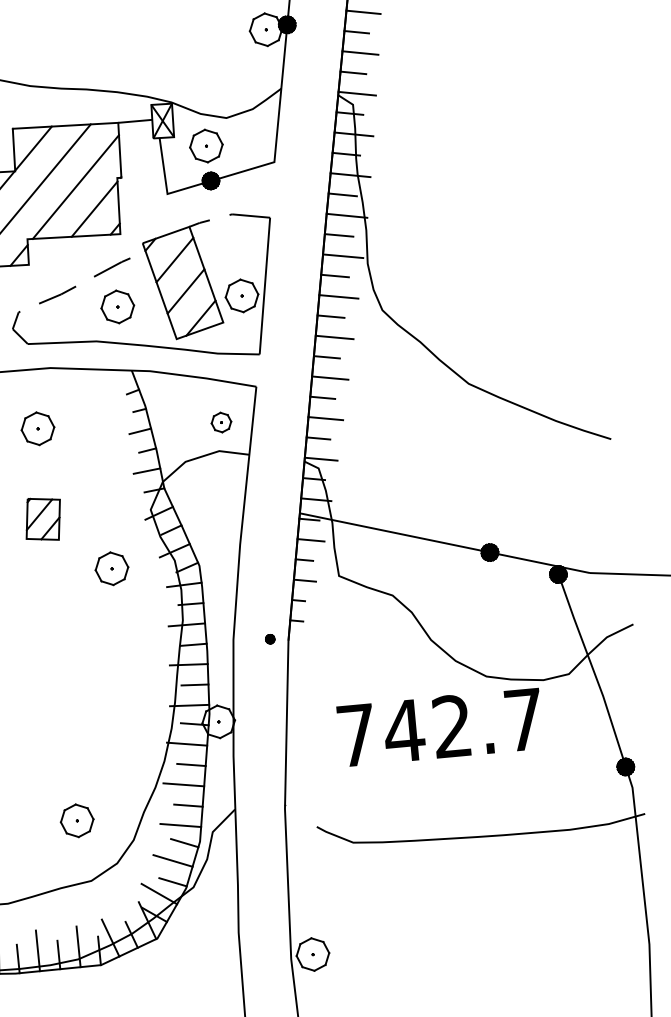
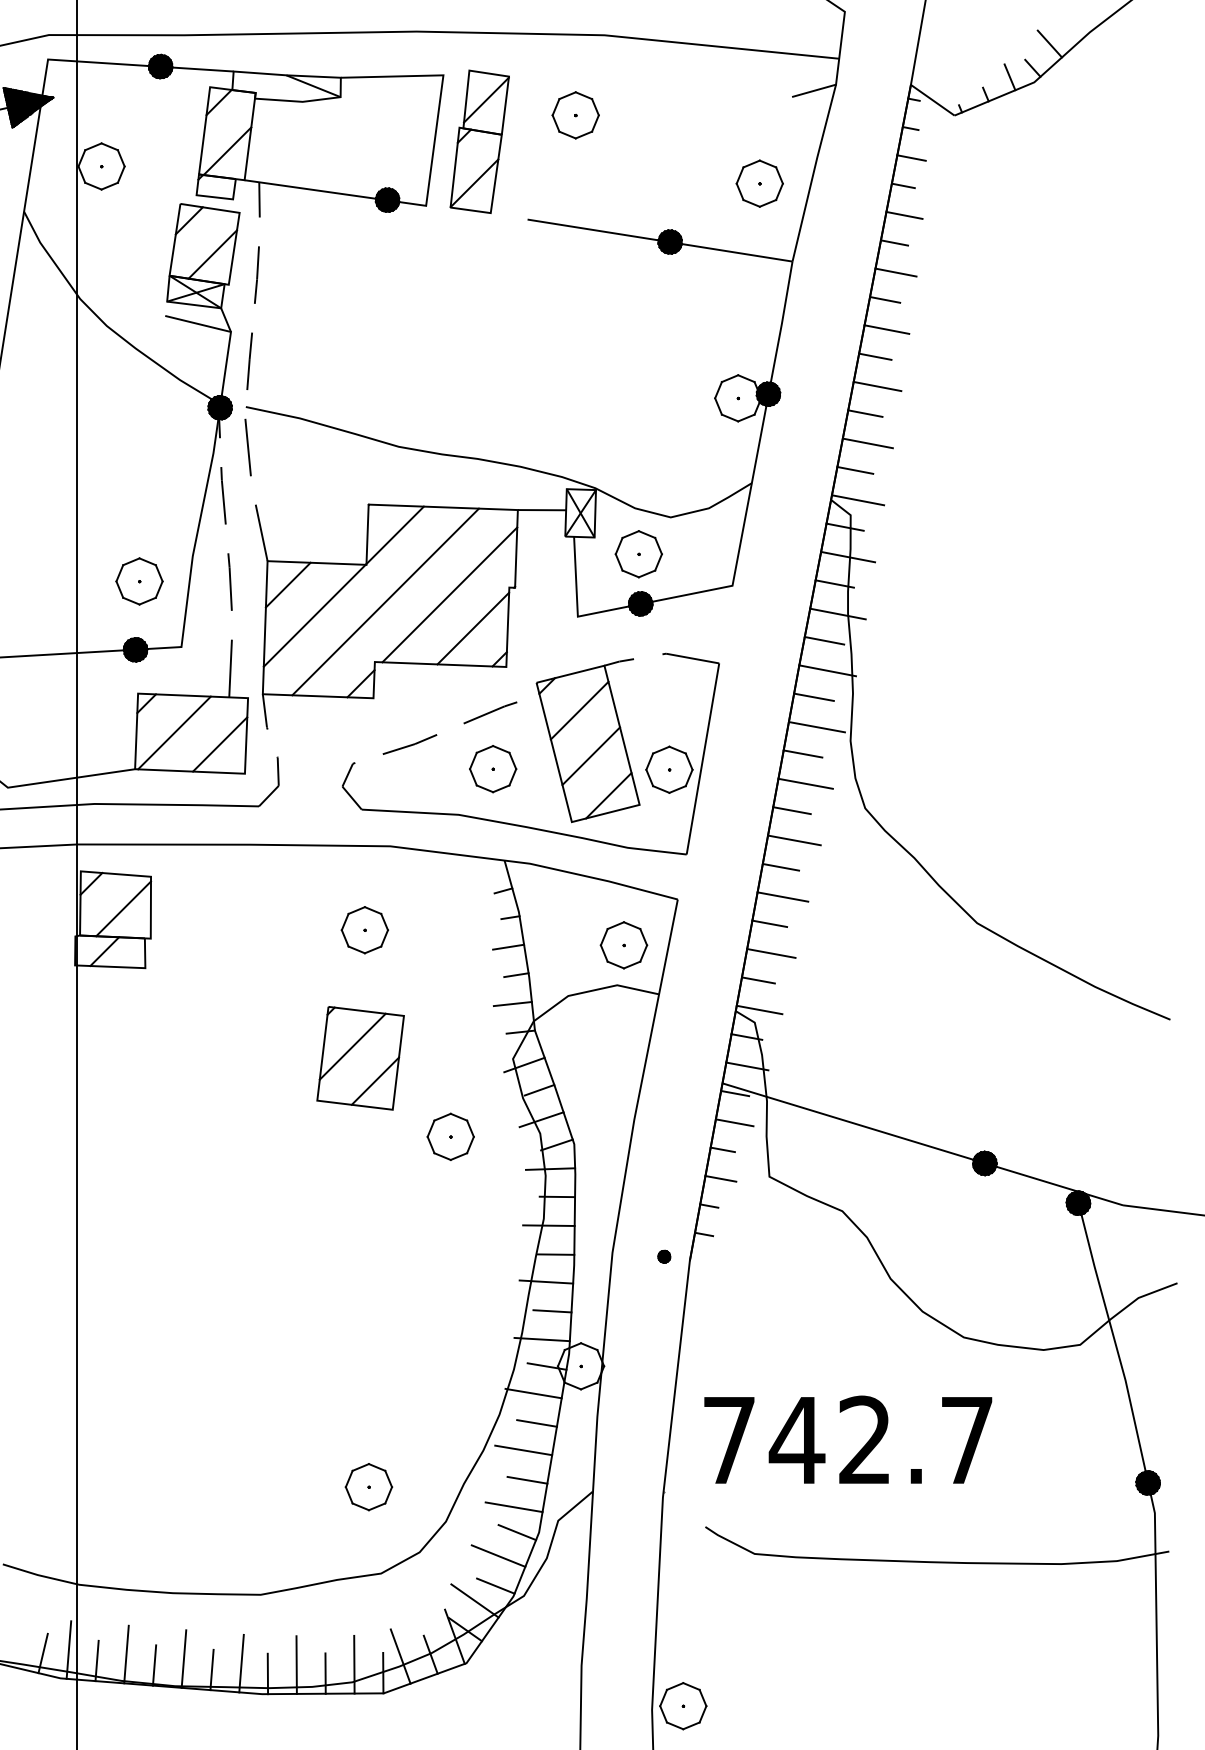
part: (221, 422) -> (623, 945), size x1.67
part: (43, 519) -> (360, 1058), size x1.67
text: (440, 726) -> (848, 1439), moved

